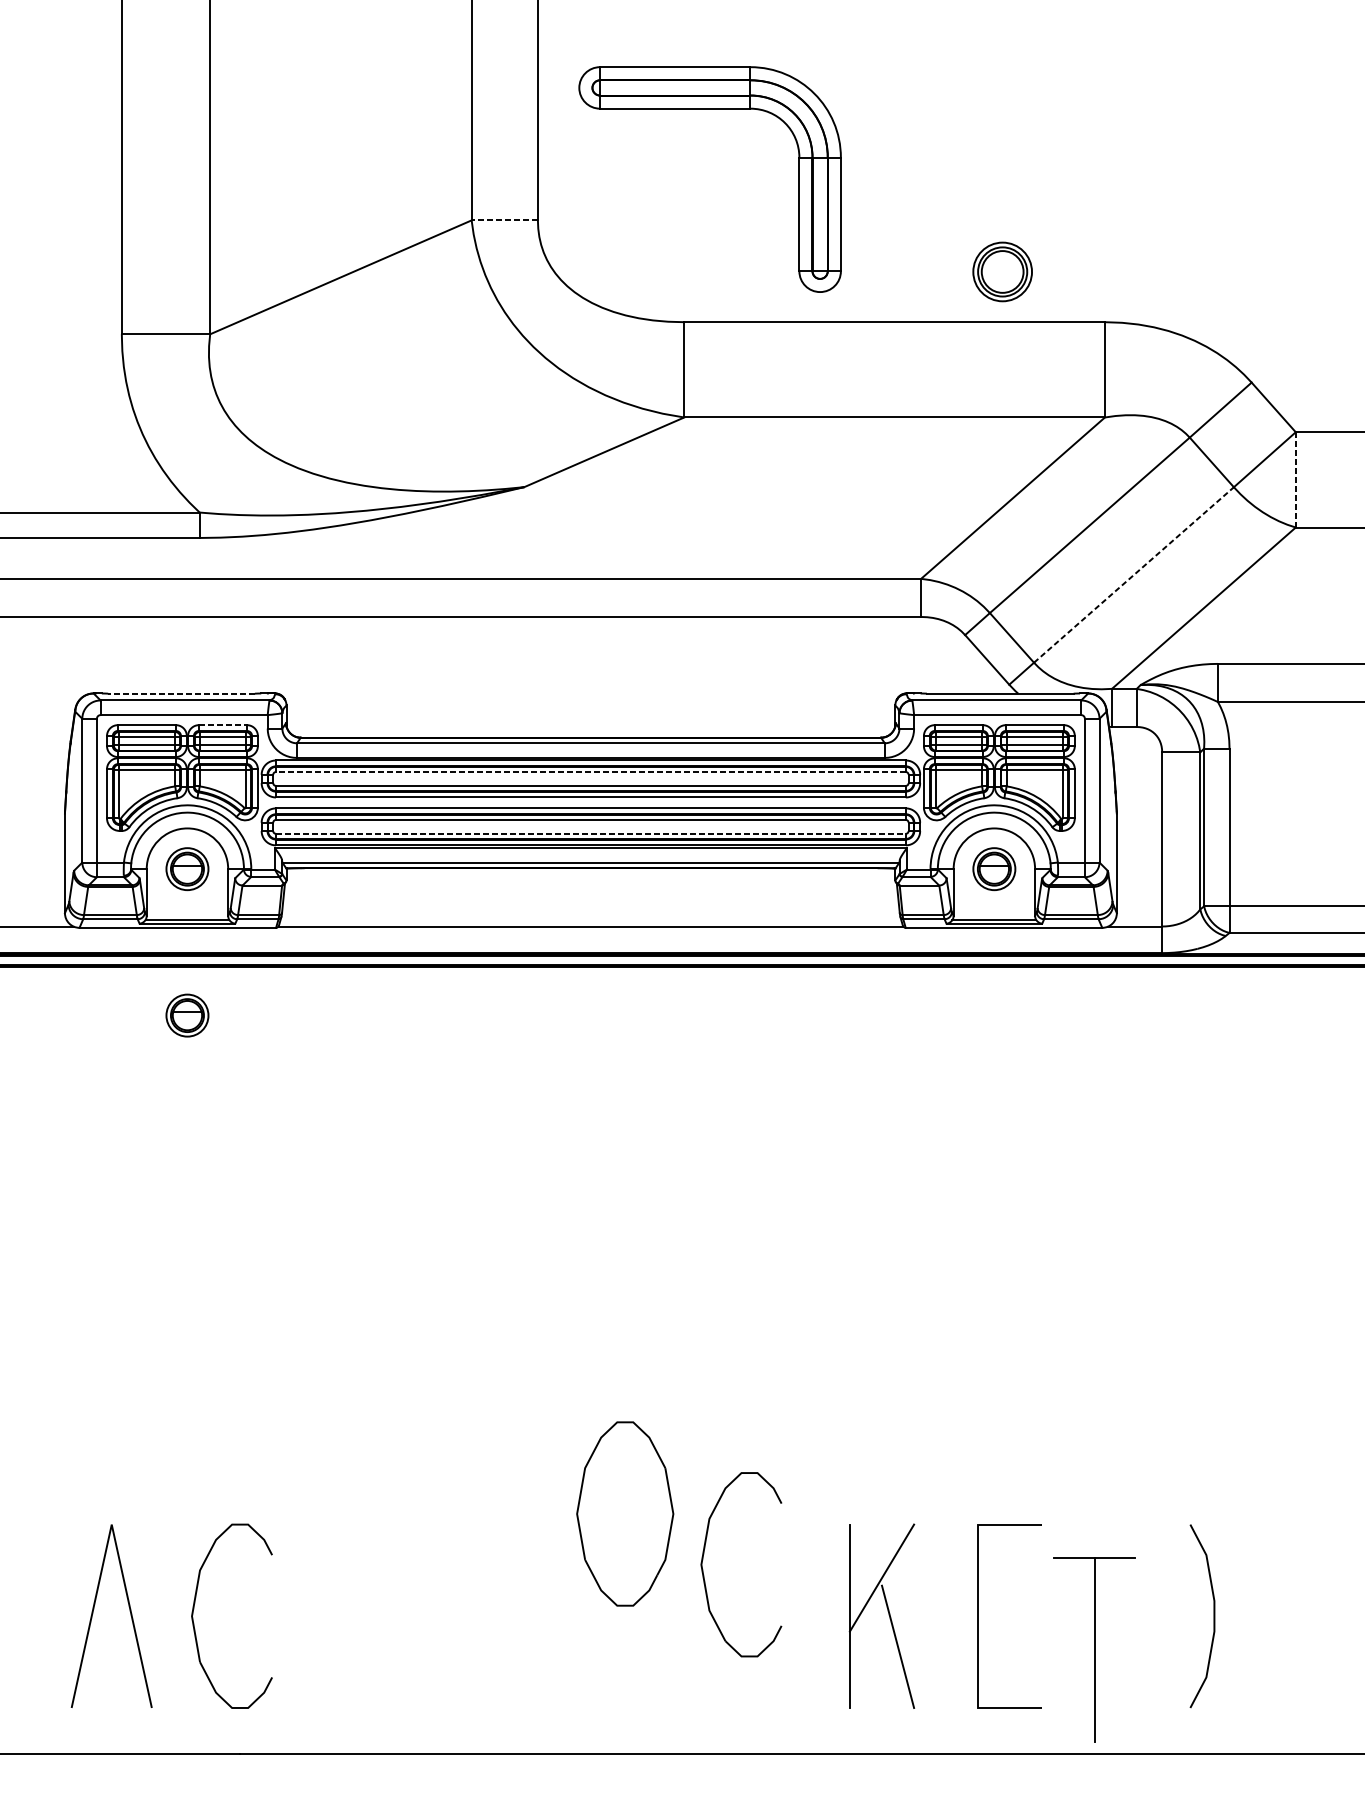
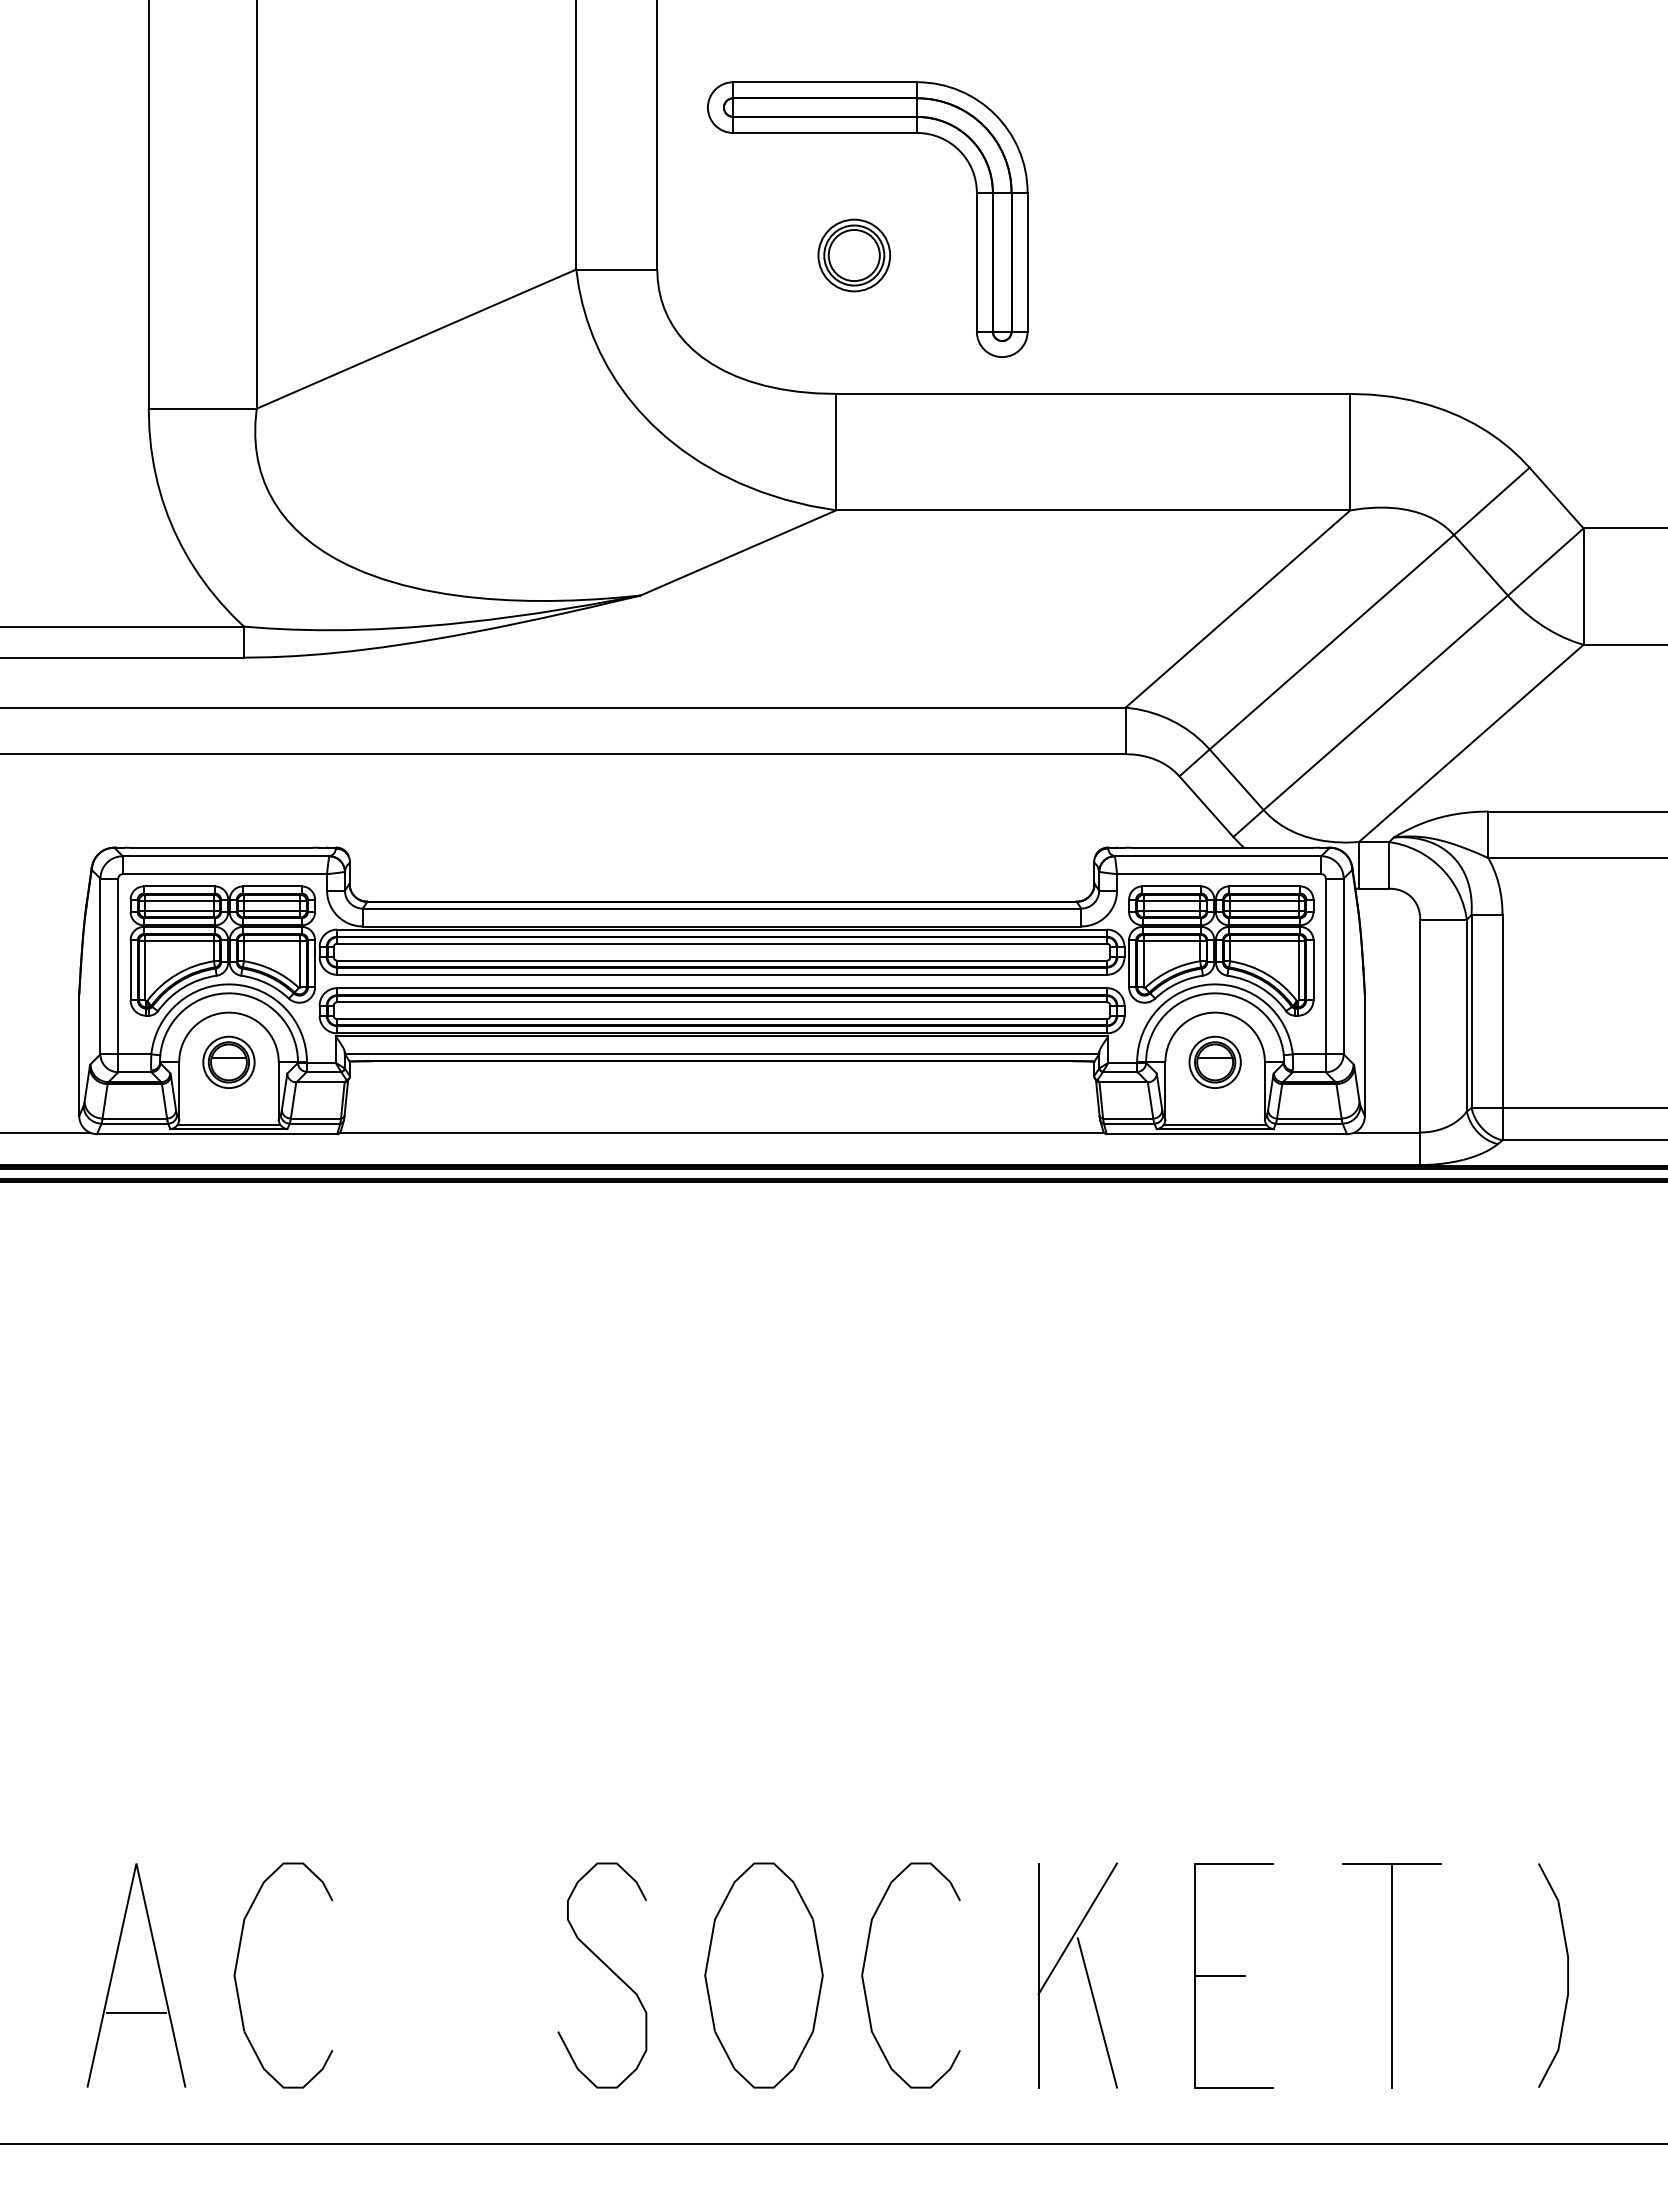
line: (504, 220) -> (616, 269), dashed -> solid
part: (1002, 271) -> (854, 255), moved
line: (1295, 479) -> (1583, 586), dashed -> solid
line: (1133, 574) -> (1385, 702), dashed -> solid
line: (181, 693) -> (221, 847), dashed -> solid
line: (223, 725) -> (272, 886), dashed -> solid
line: (591, 771) -> (722, 943), dashed -> solid
line: (591, 834) -> (722, 1019), dashed -> solid
part: (187, 1014) -> (228, 1240), removed
part: (624, 1513) -> (763, 1975), moved
part: (703, 1559) -> (864, 1969), moved
part: (497, 1610) -> (608, 1968), added
line: (997, 1616) -> (1219, 1975), added
curve: (1213, 1616) -> (1567, 1975), moved
line: (111, 1646) -> (136, 2012), added
part: (1094, 1649) -> (1391, 1975), moved

